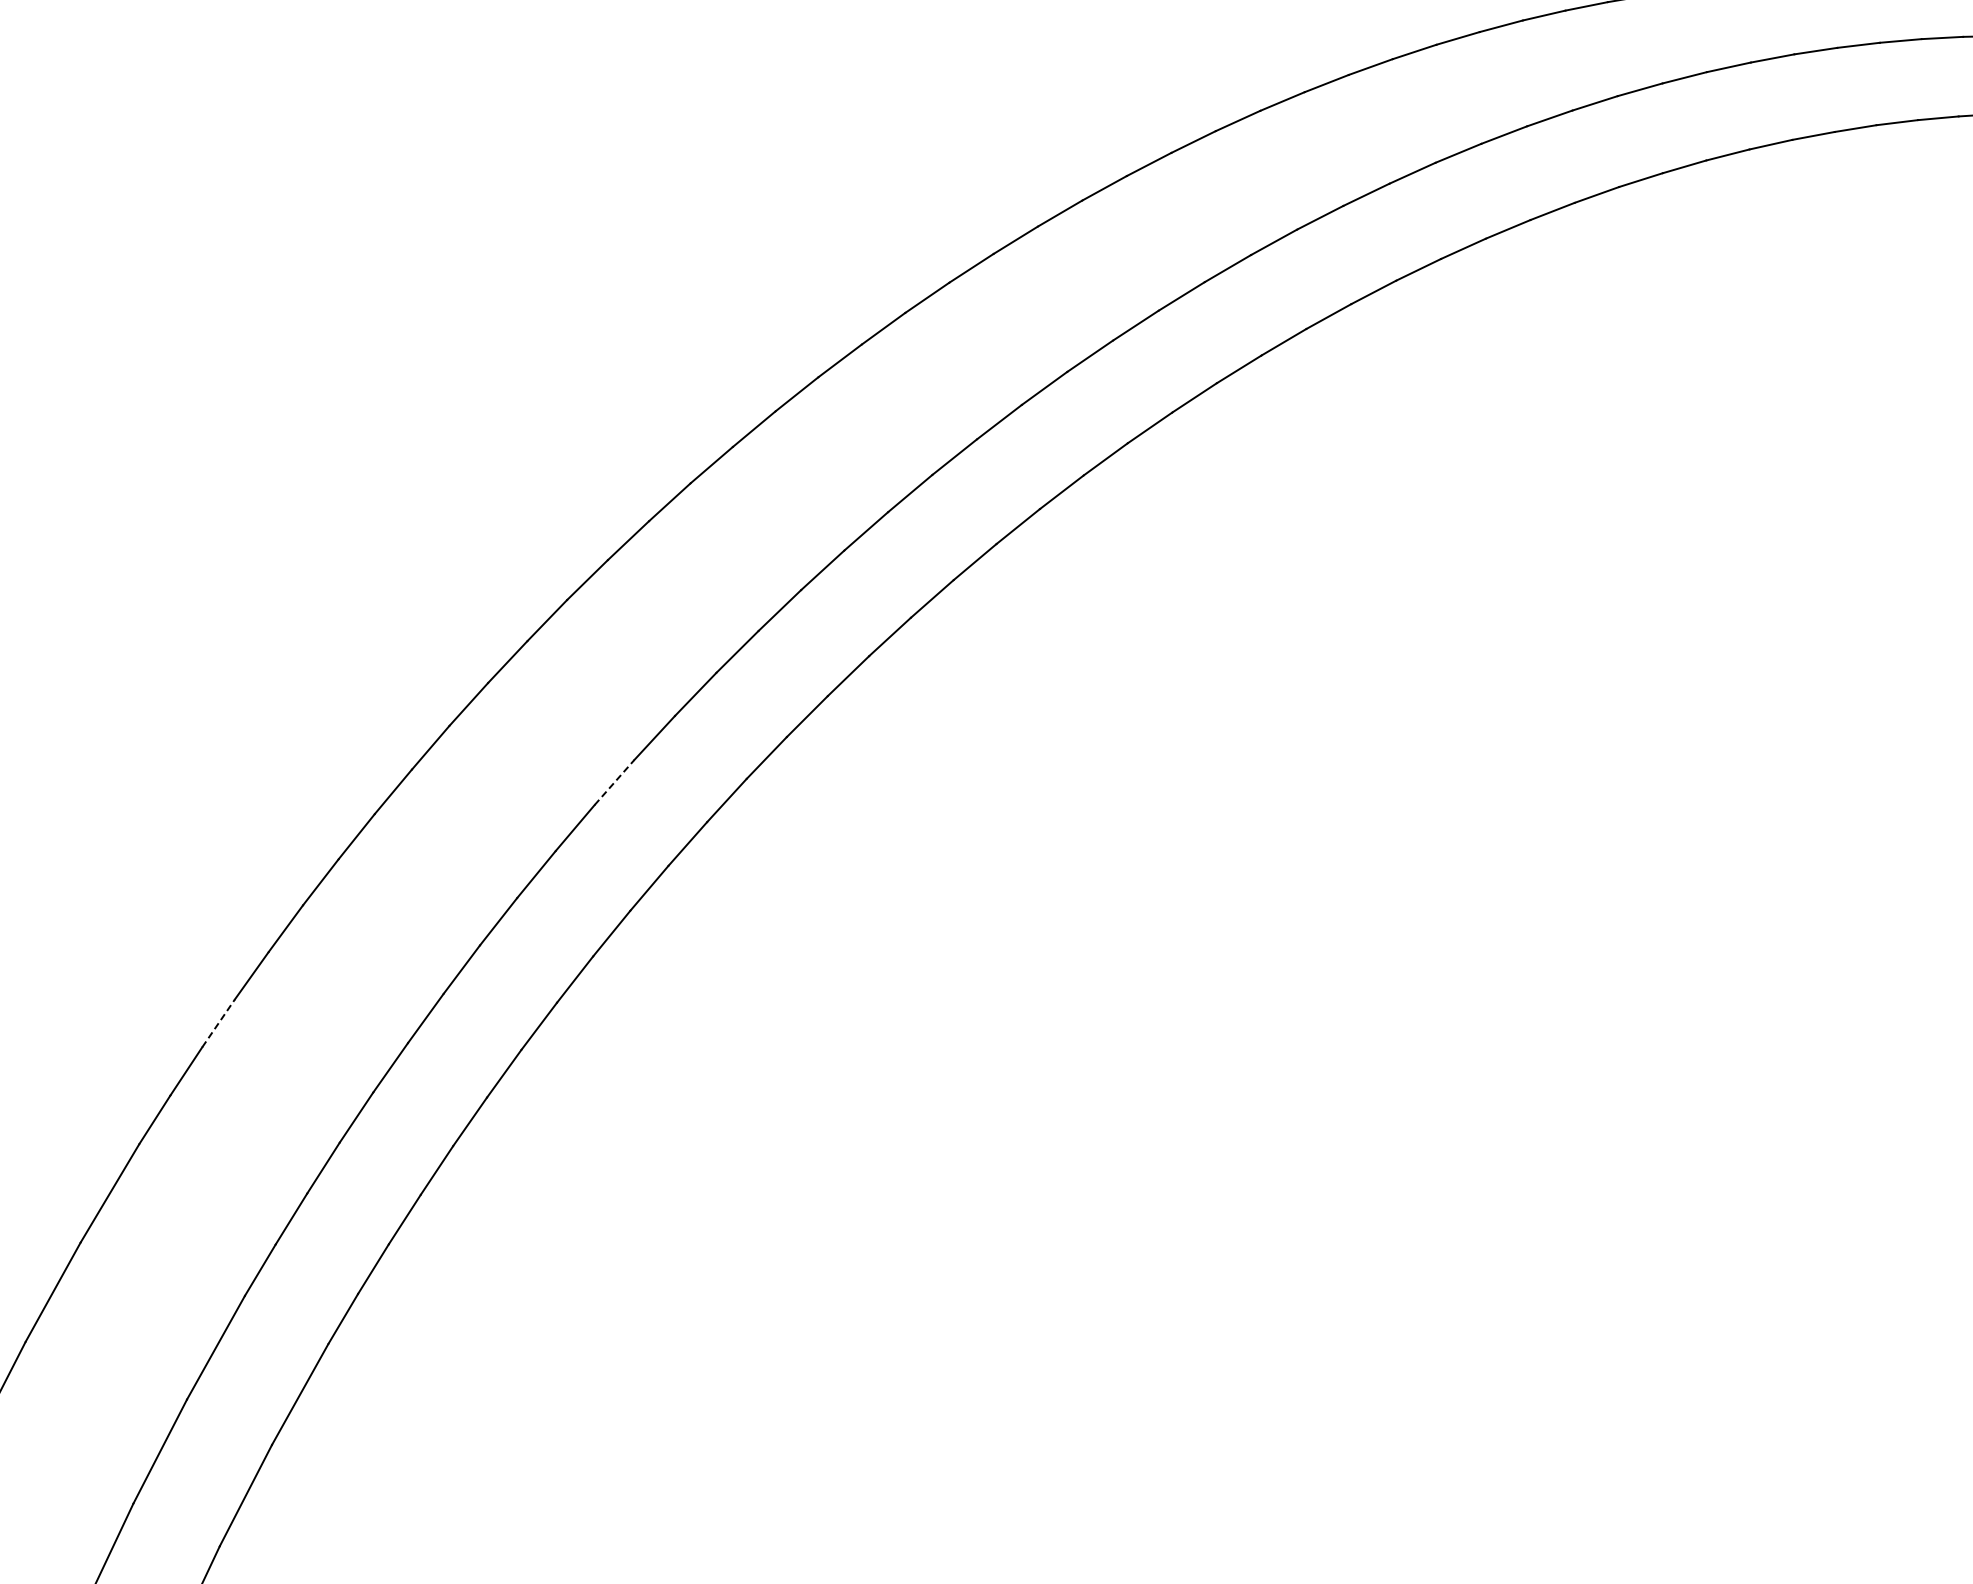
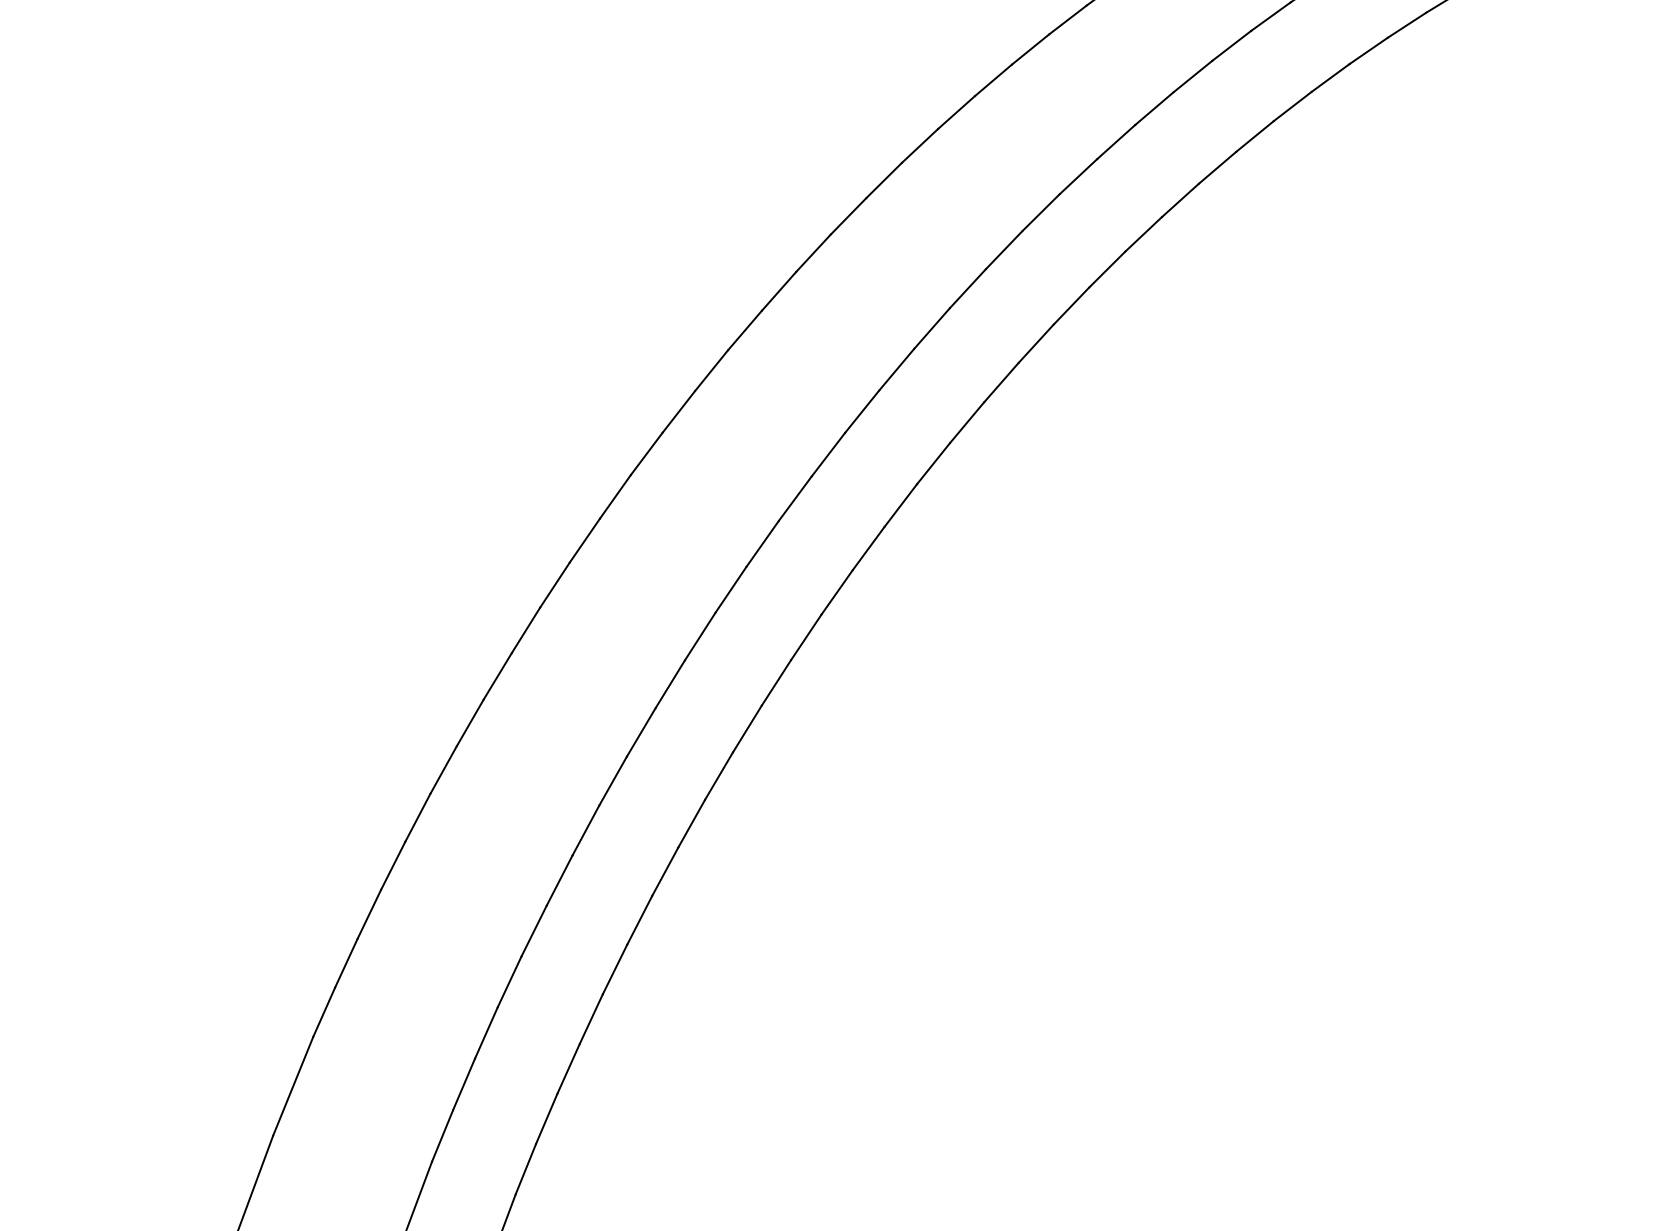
line: (614, 782) -> (700, 636), dashed -> solid
line: (218, 1022) -> (369, 913), dashed -> solid

